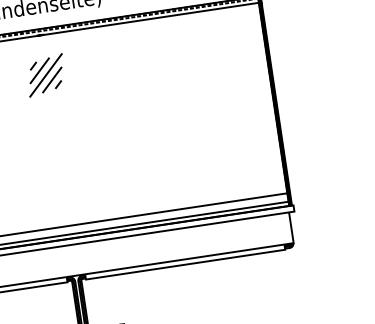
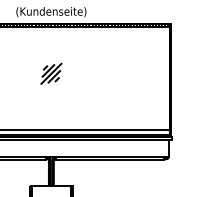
part: (46, 74) -> (51, 73), moved

